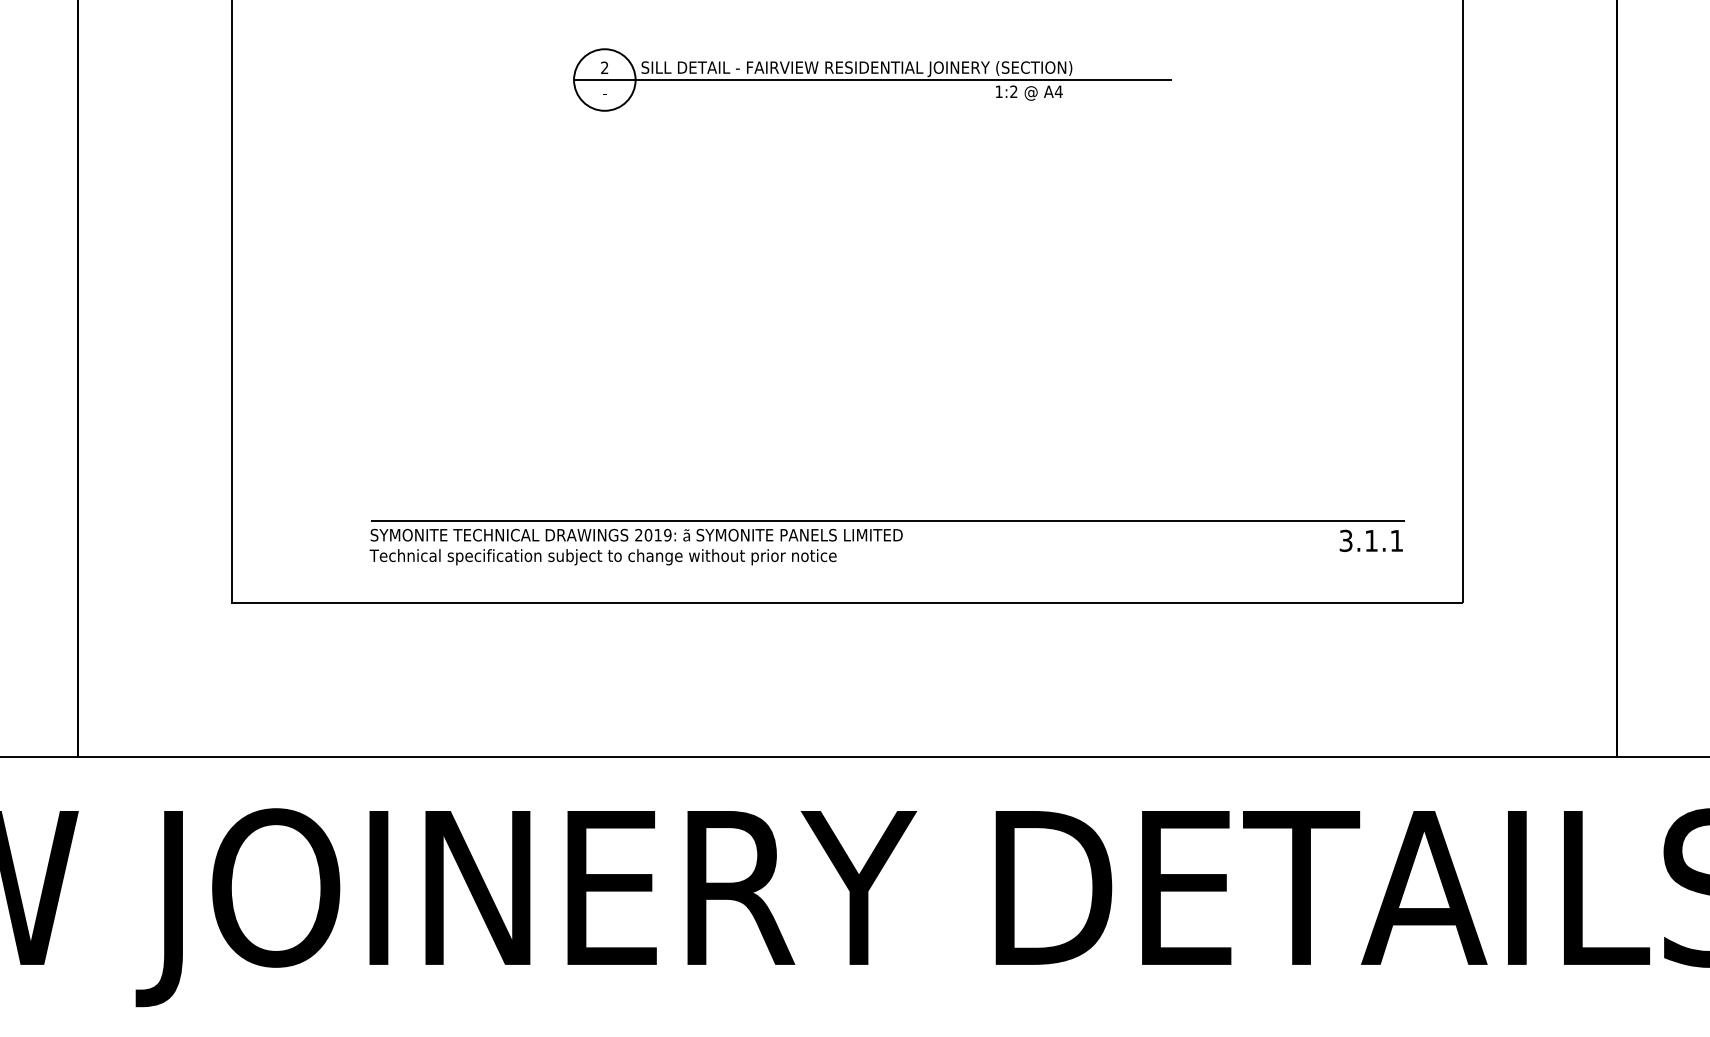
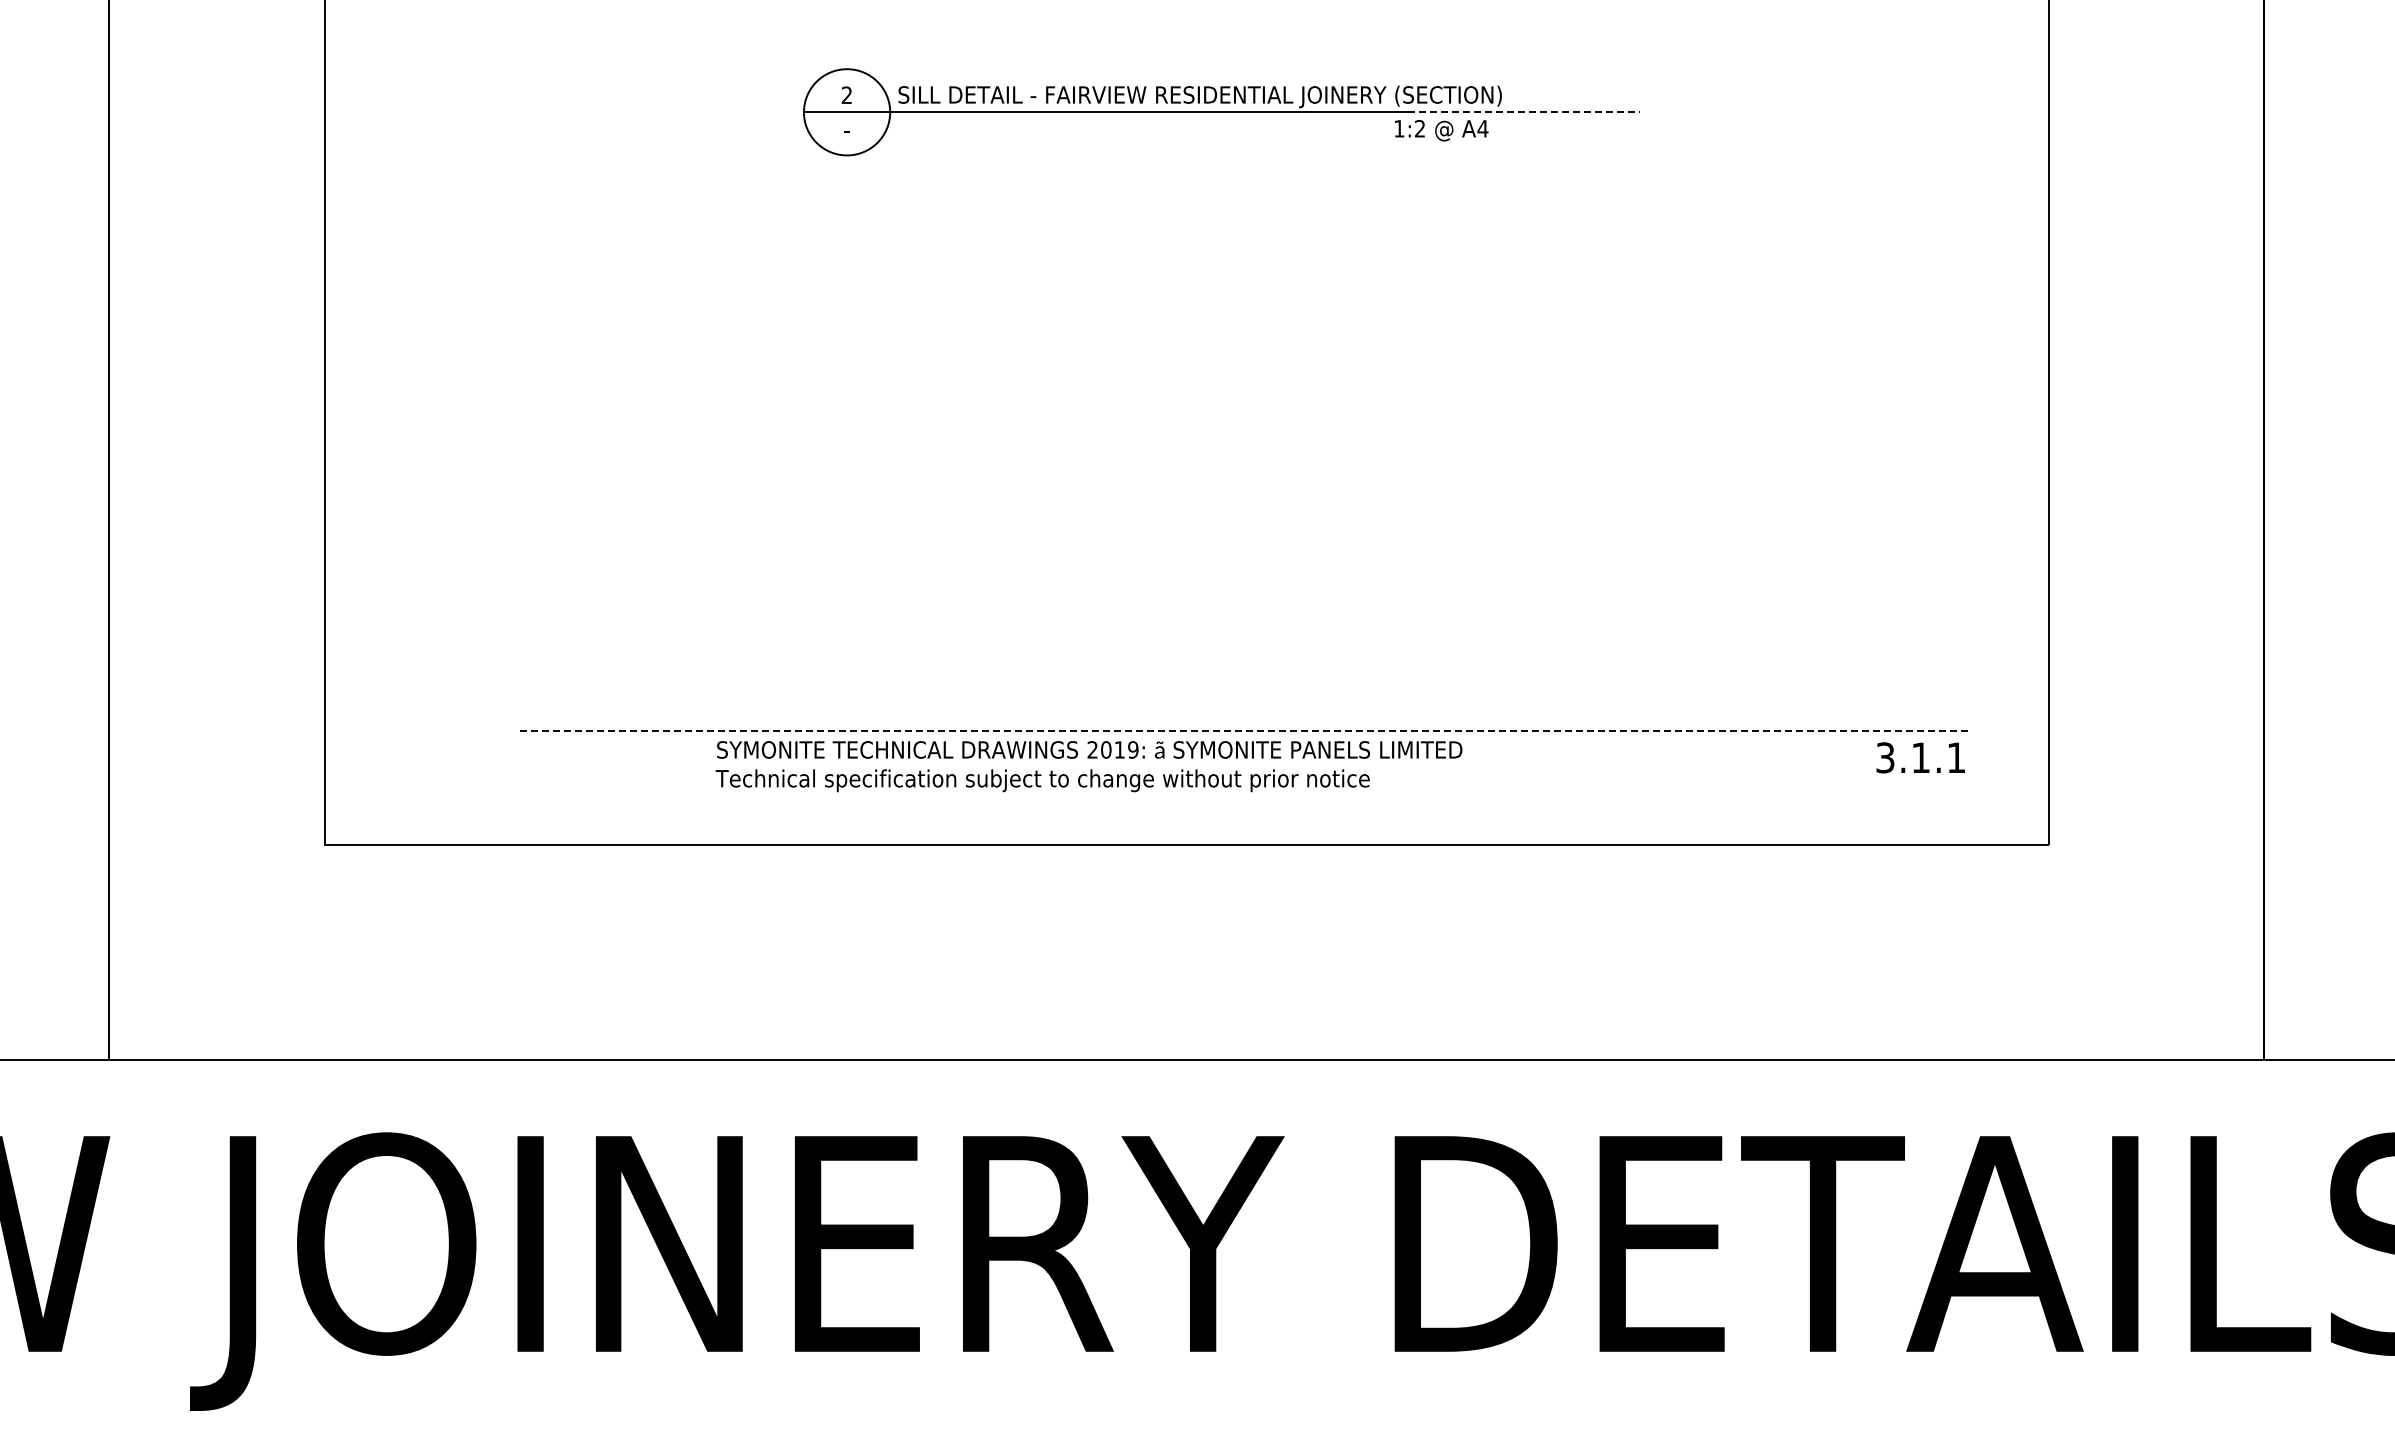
line: (1088, 80) -> (1524, 112), solid -> dashed
line: (888, 521) -> (1244, 730), solid -> dashed
text: (635, 547) -> (1088, 766), moved

